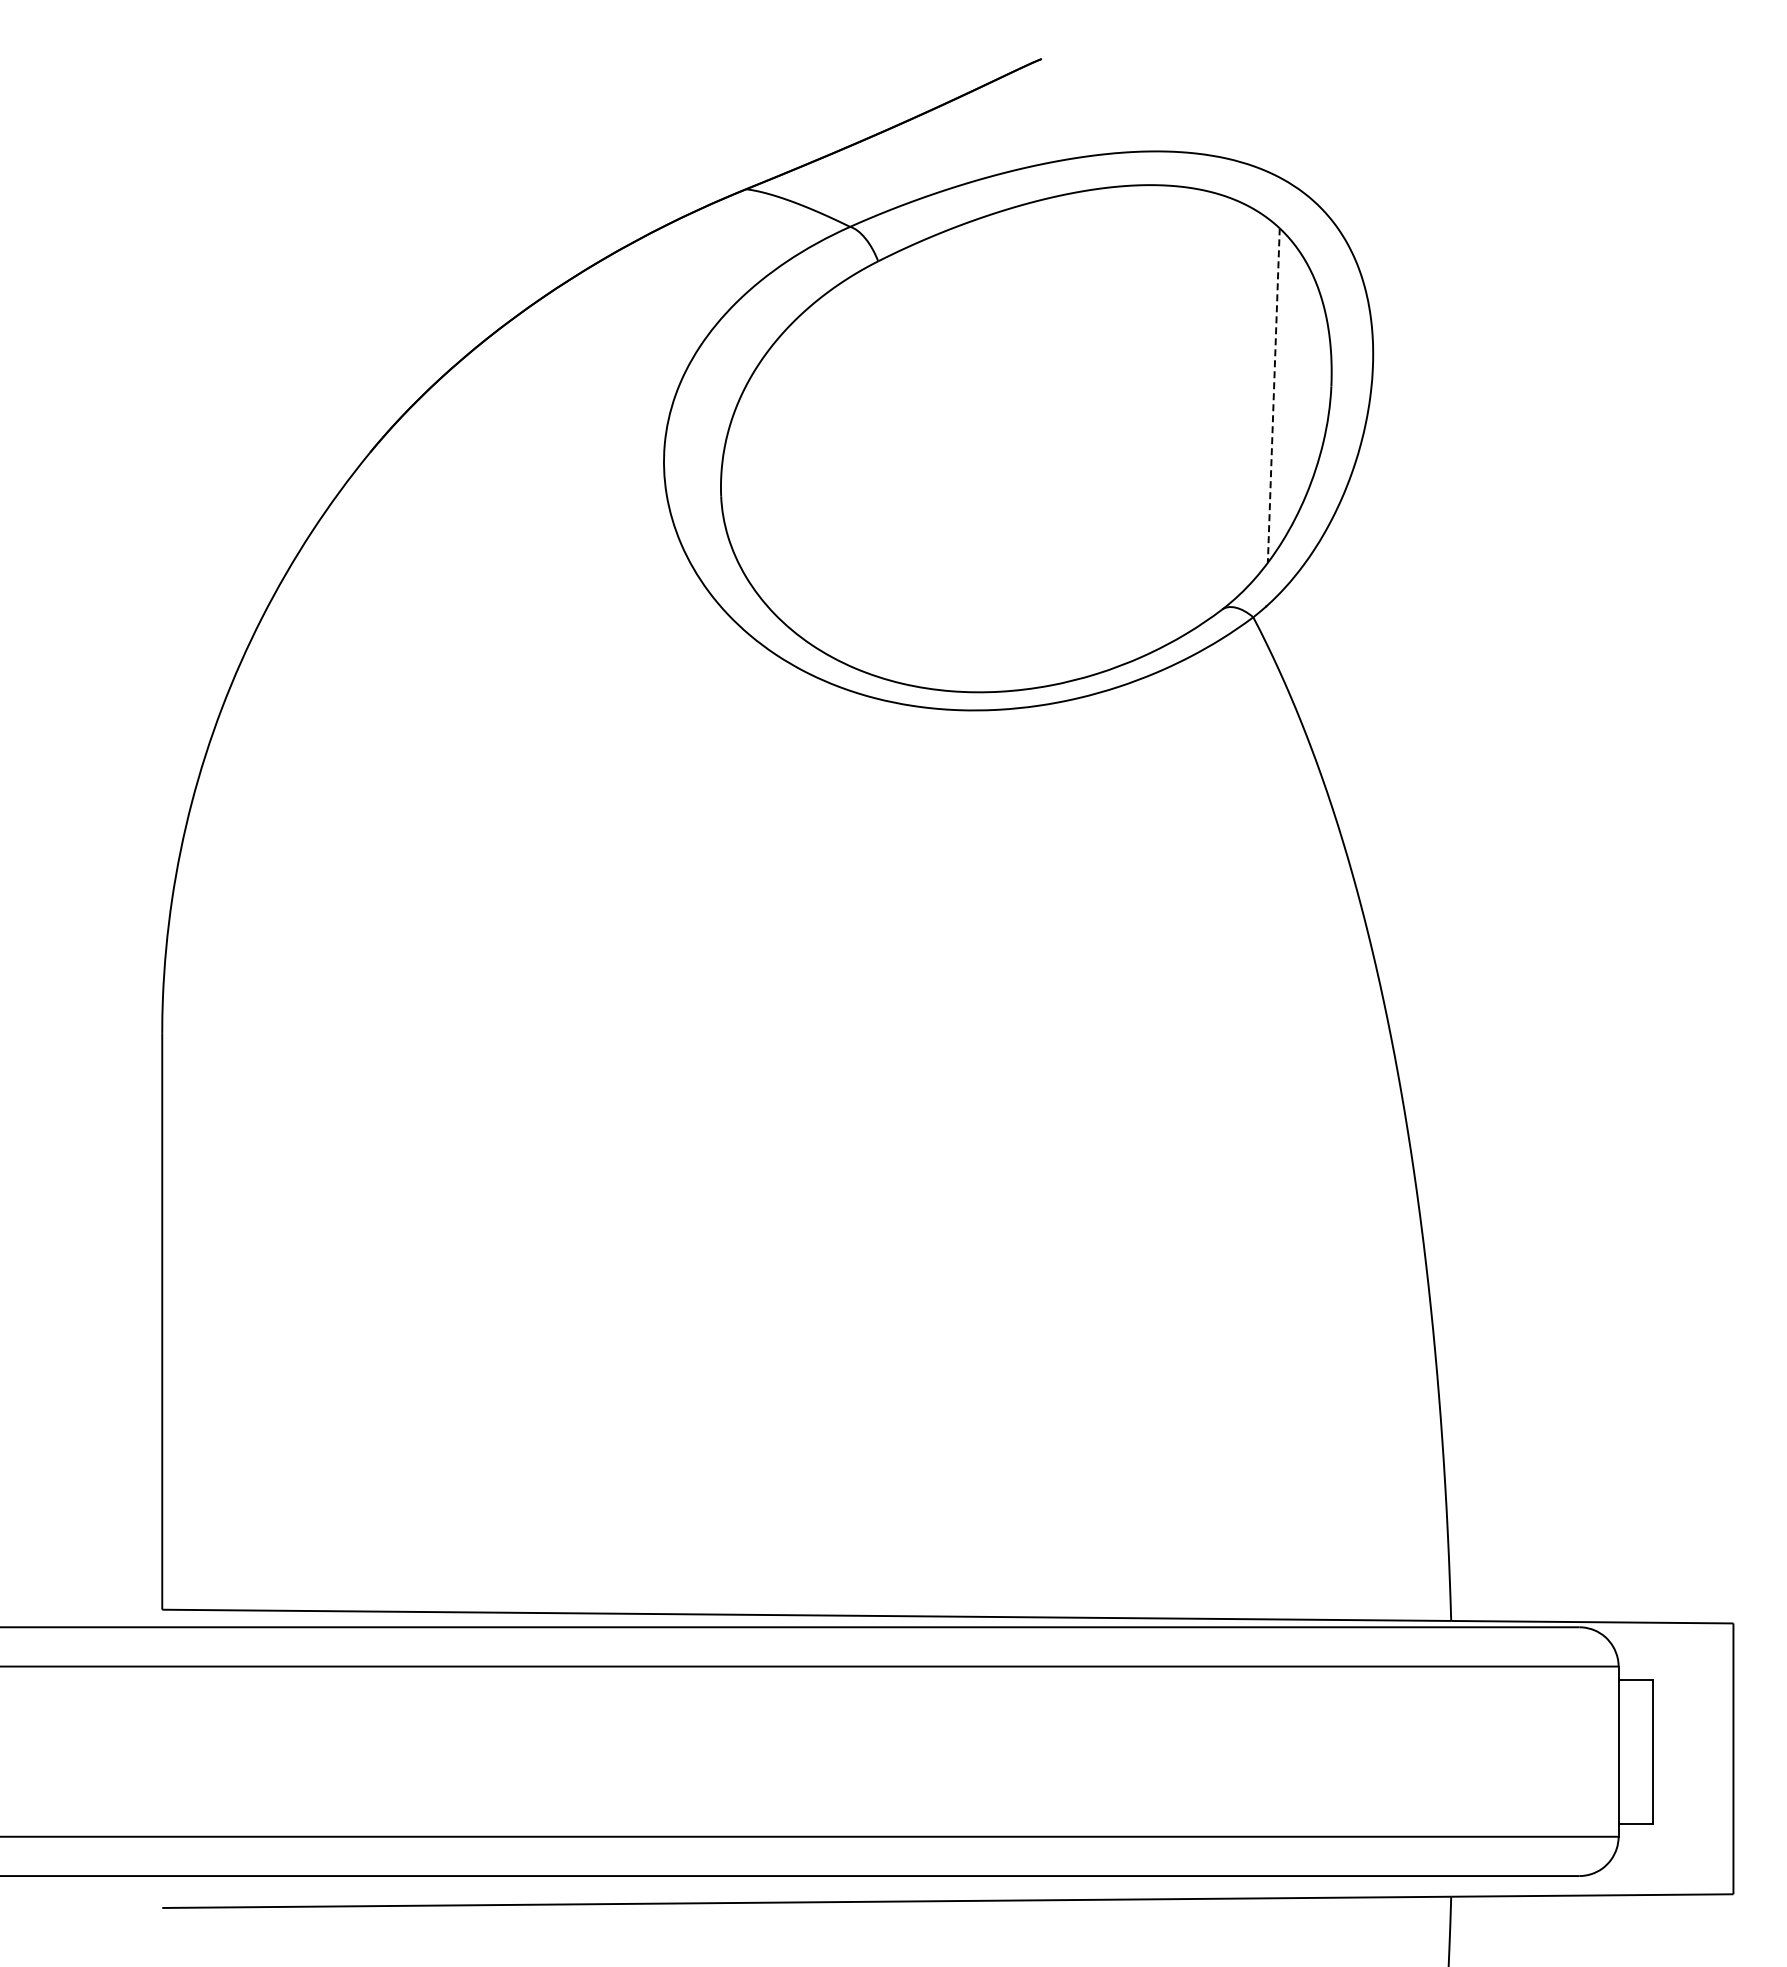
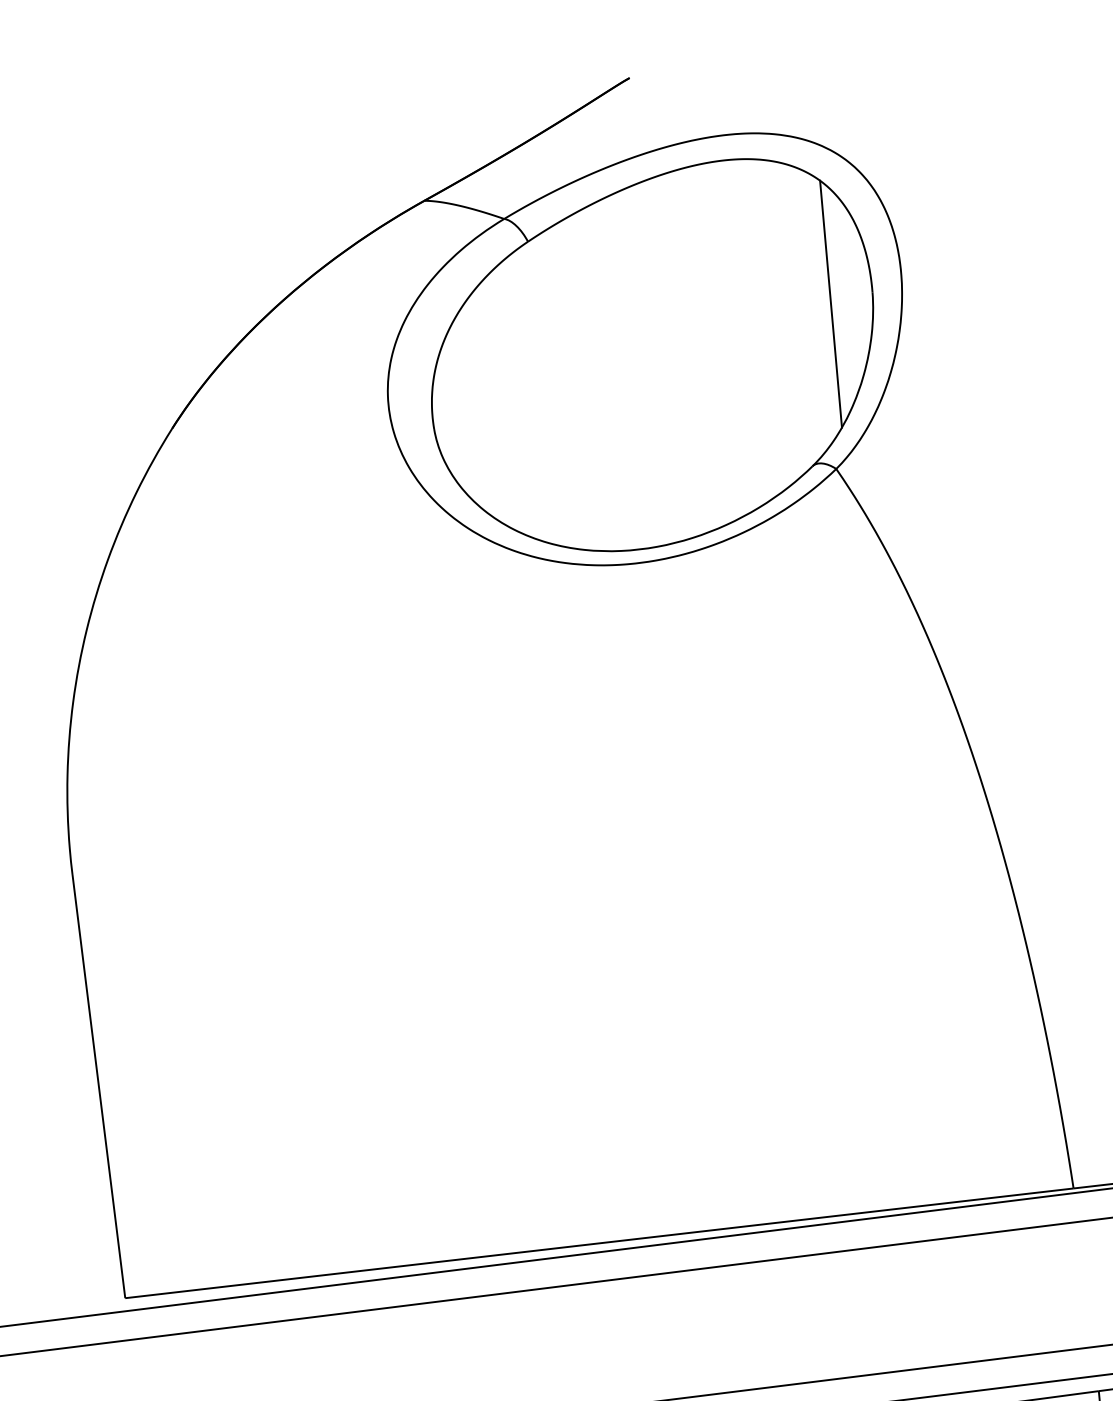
line: (1273, 396) -> (830, 304), dashed -> solid

